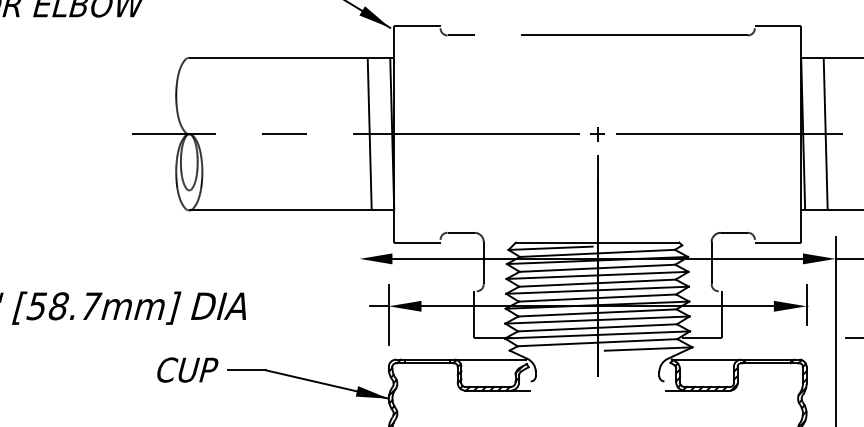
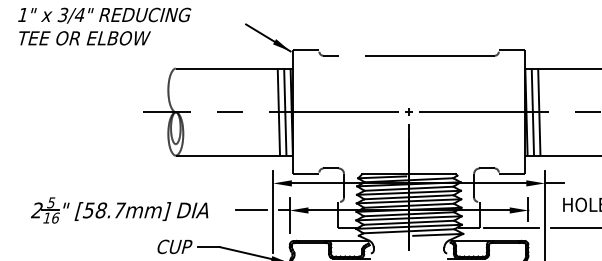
line: (381, 133) -> (285, 111), added
line: (813, 133) -> (532, 111), added
line: (321, 306) -> (251, 210), added
line: (360, 308) -> (273, 211), added
line: (775, 337) -> (510, 228), added

